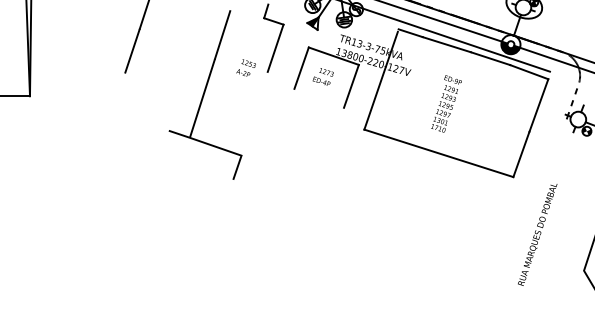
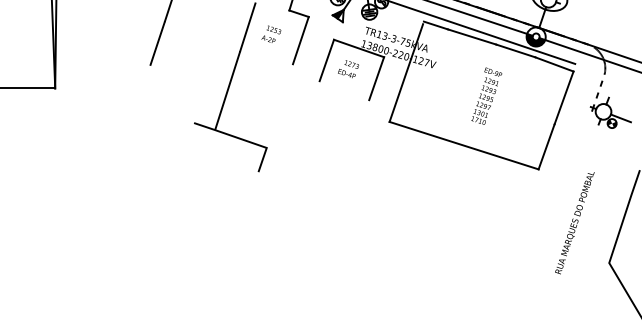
text: (246, 67) -> (271, 33), moved
text: (446, 103) -> (486, 95), moved
text: (537, 235) -> (574, 223), moved

